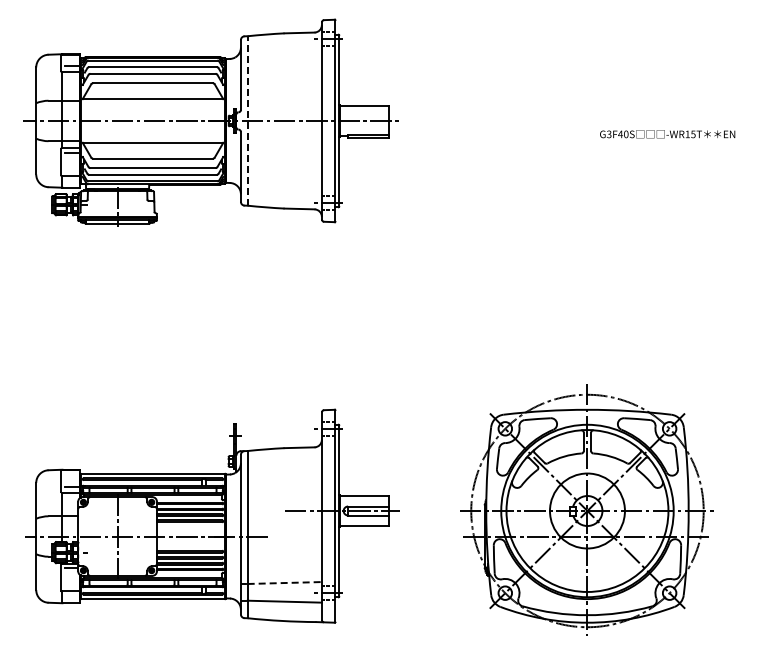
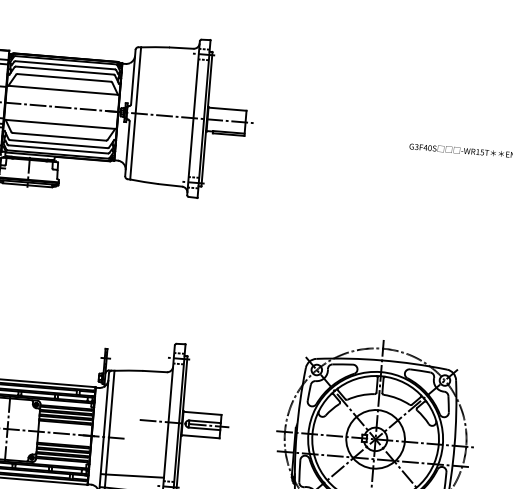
line: (247, 120) -> (135, 113), dashed -> solid
line: (285, 583) -> (135, 476), dashed -> solid

